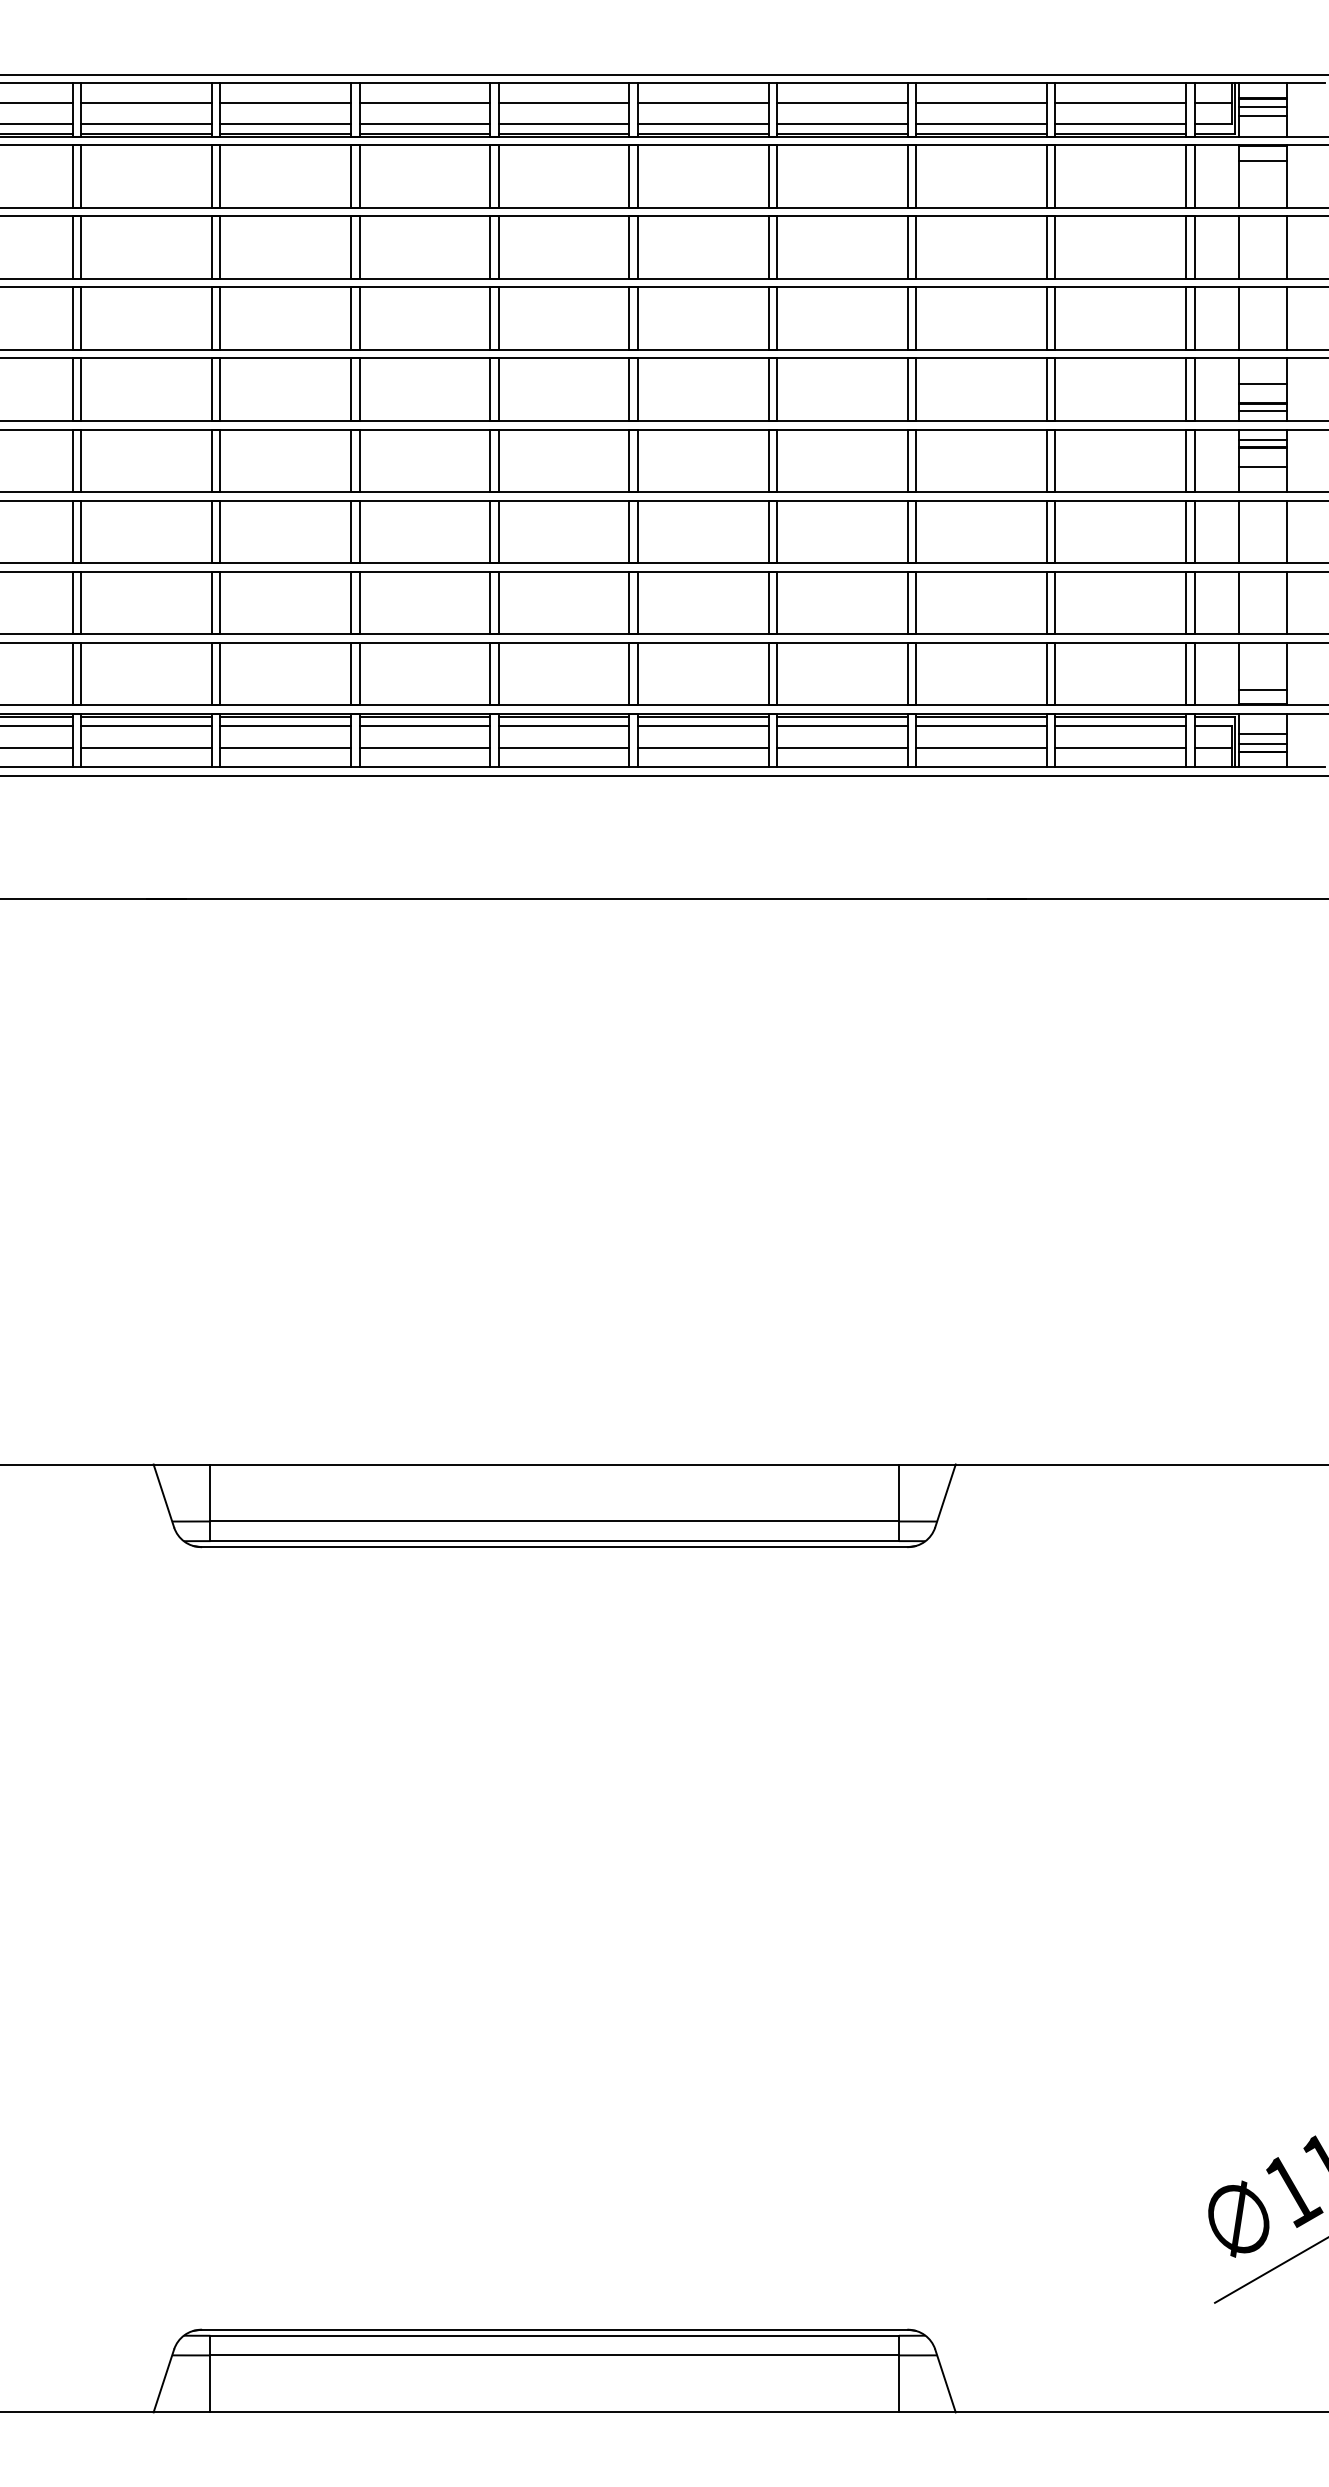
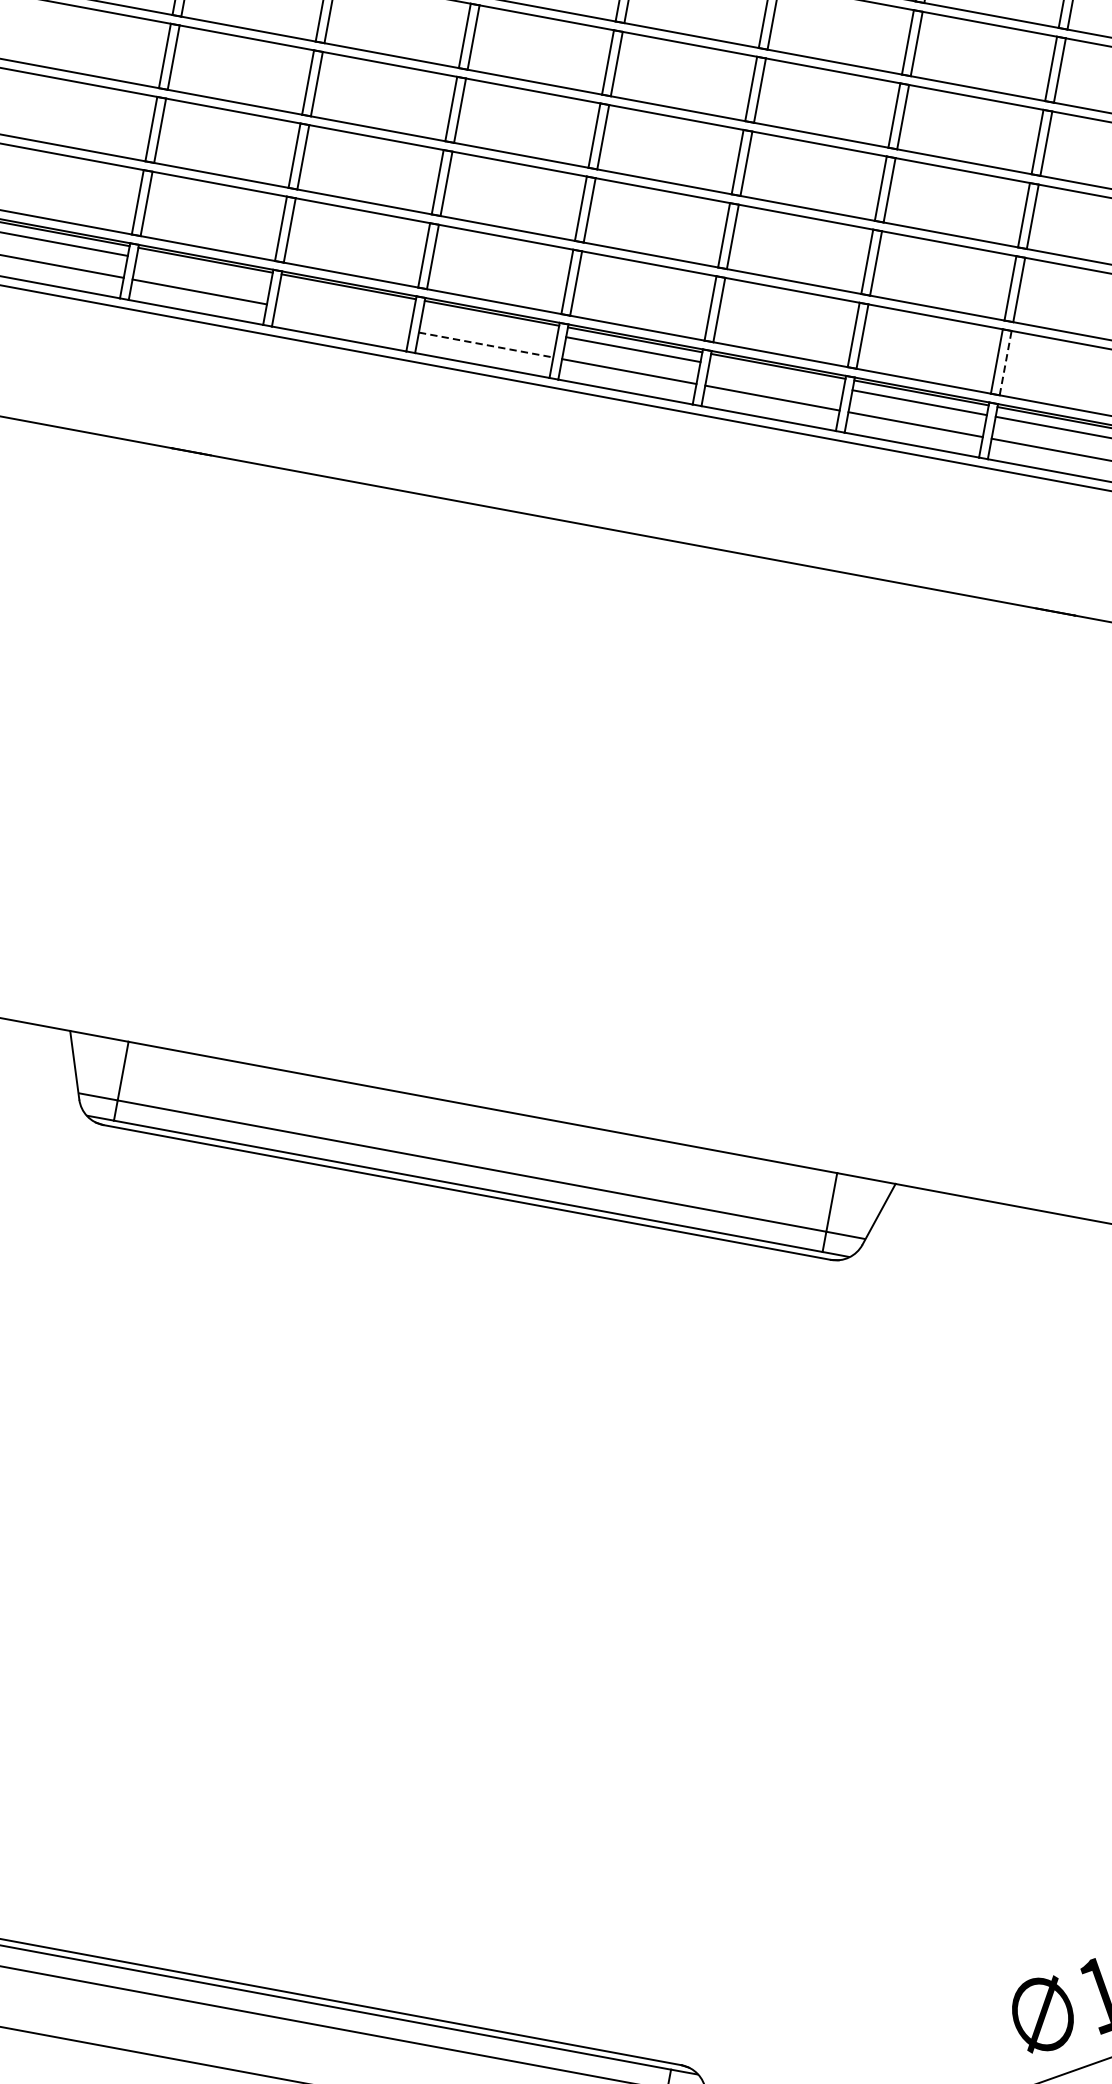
line: (916, 673) -> (1006, 362), solid -> dashed
line: (146, 726) -> (203, 270), removed
line: (285, 726) -> (346, 296), removed
line: (424, 726) -> (489, 323), removed
line: (702, 726) -> (775, 376), removed
line: (285, 747) -> (342, 318), removed
line: (425, 747) -> (486, 345), solid -> dashed

